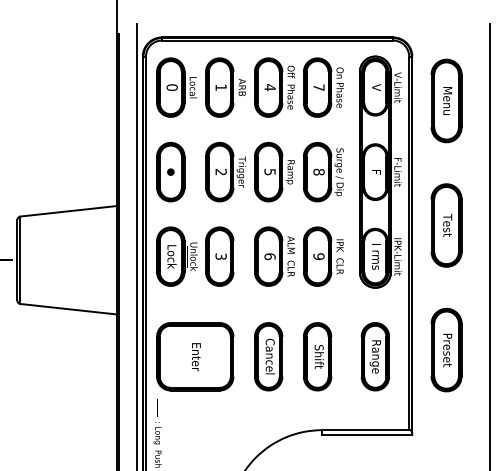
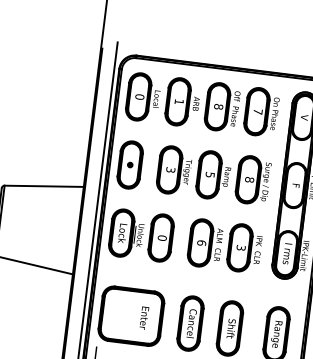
text: (269, 87) -> (218, 106), 4 -> 8
text: (220, 171) -> (170, 169), 2 -> 3
text: (220, 256) -> (161, 237), 3 -> 0
text: (318, 256) -> (240, 247), 9 -> 3
text: (195, 357) -> (143, 318), moved

